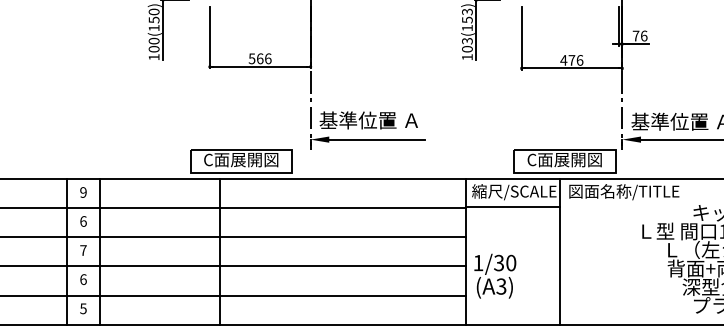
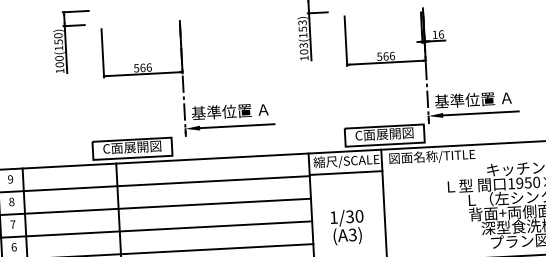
text: (635, 35) -> (434, 34), 76 -> 16
text: (567, 60) -> (382, 56), 476 -> 566
text: (83, 221) -> (11, 201), 6 -> 8
text: (495, 275) -> (347, 226), moved

